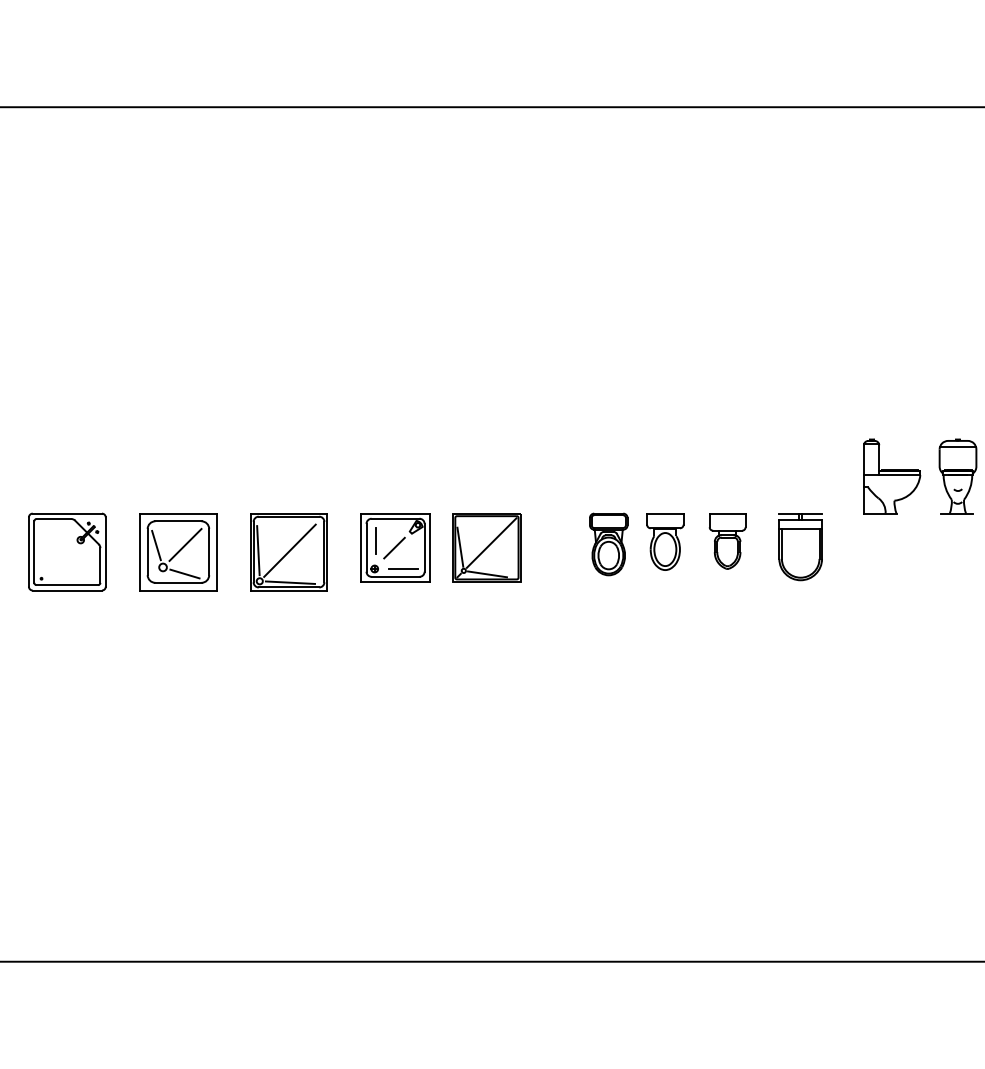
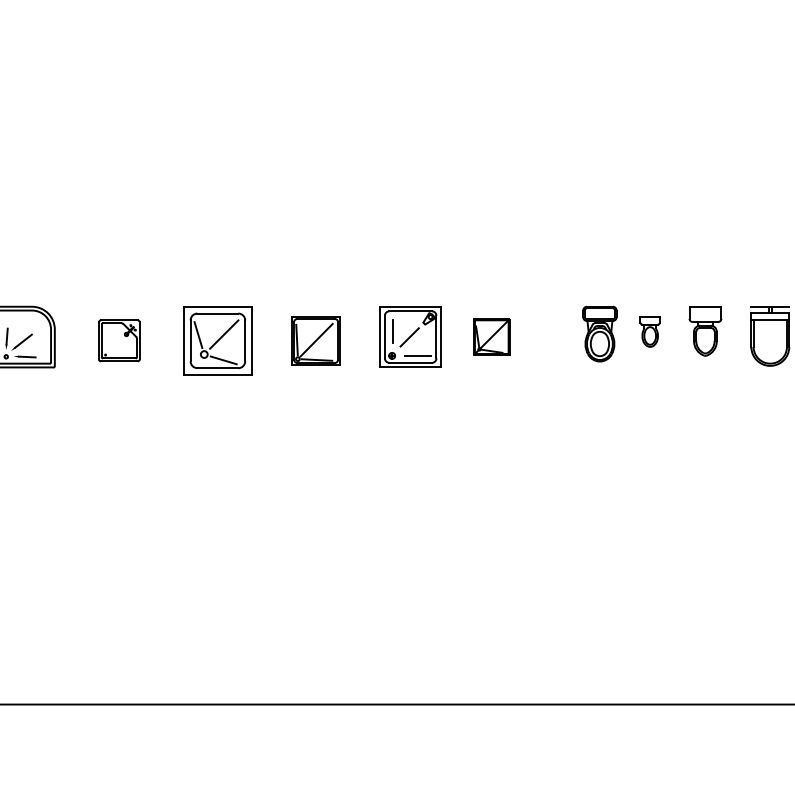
part: (665, 541) -> (650, 331), size x0.6
part: (486, 547) -> (491, 336), size x0.6
part: (67, 551) -> (119, 340), size x0.6
part: (288, 552) -> (315, 341), size x0.7

